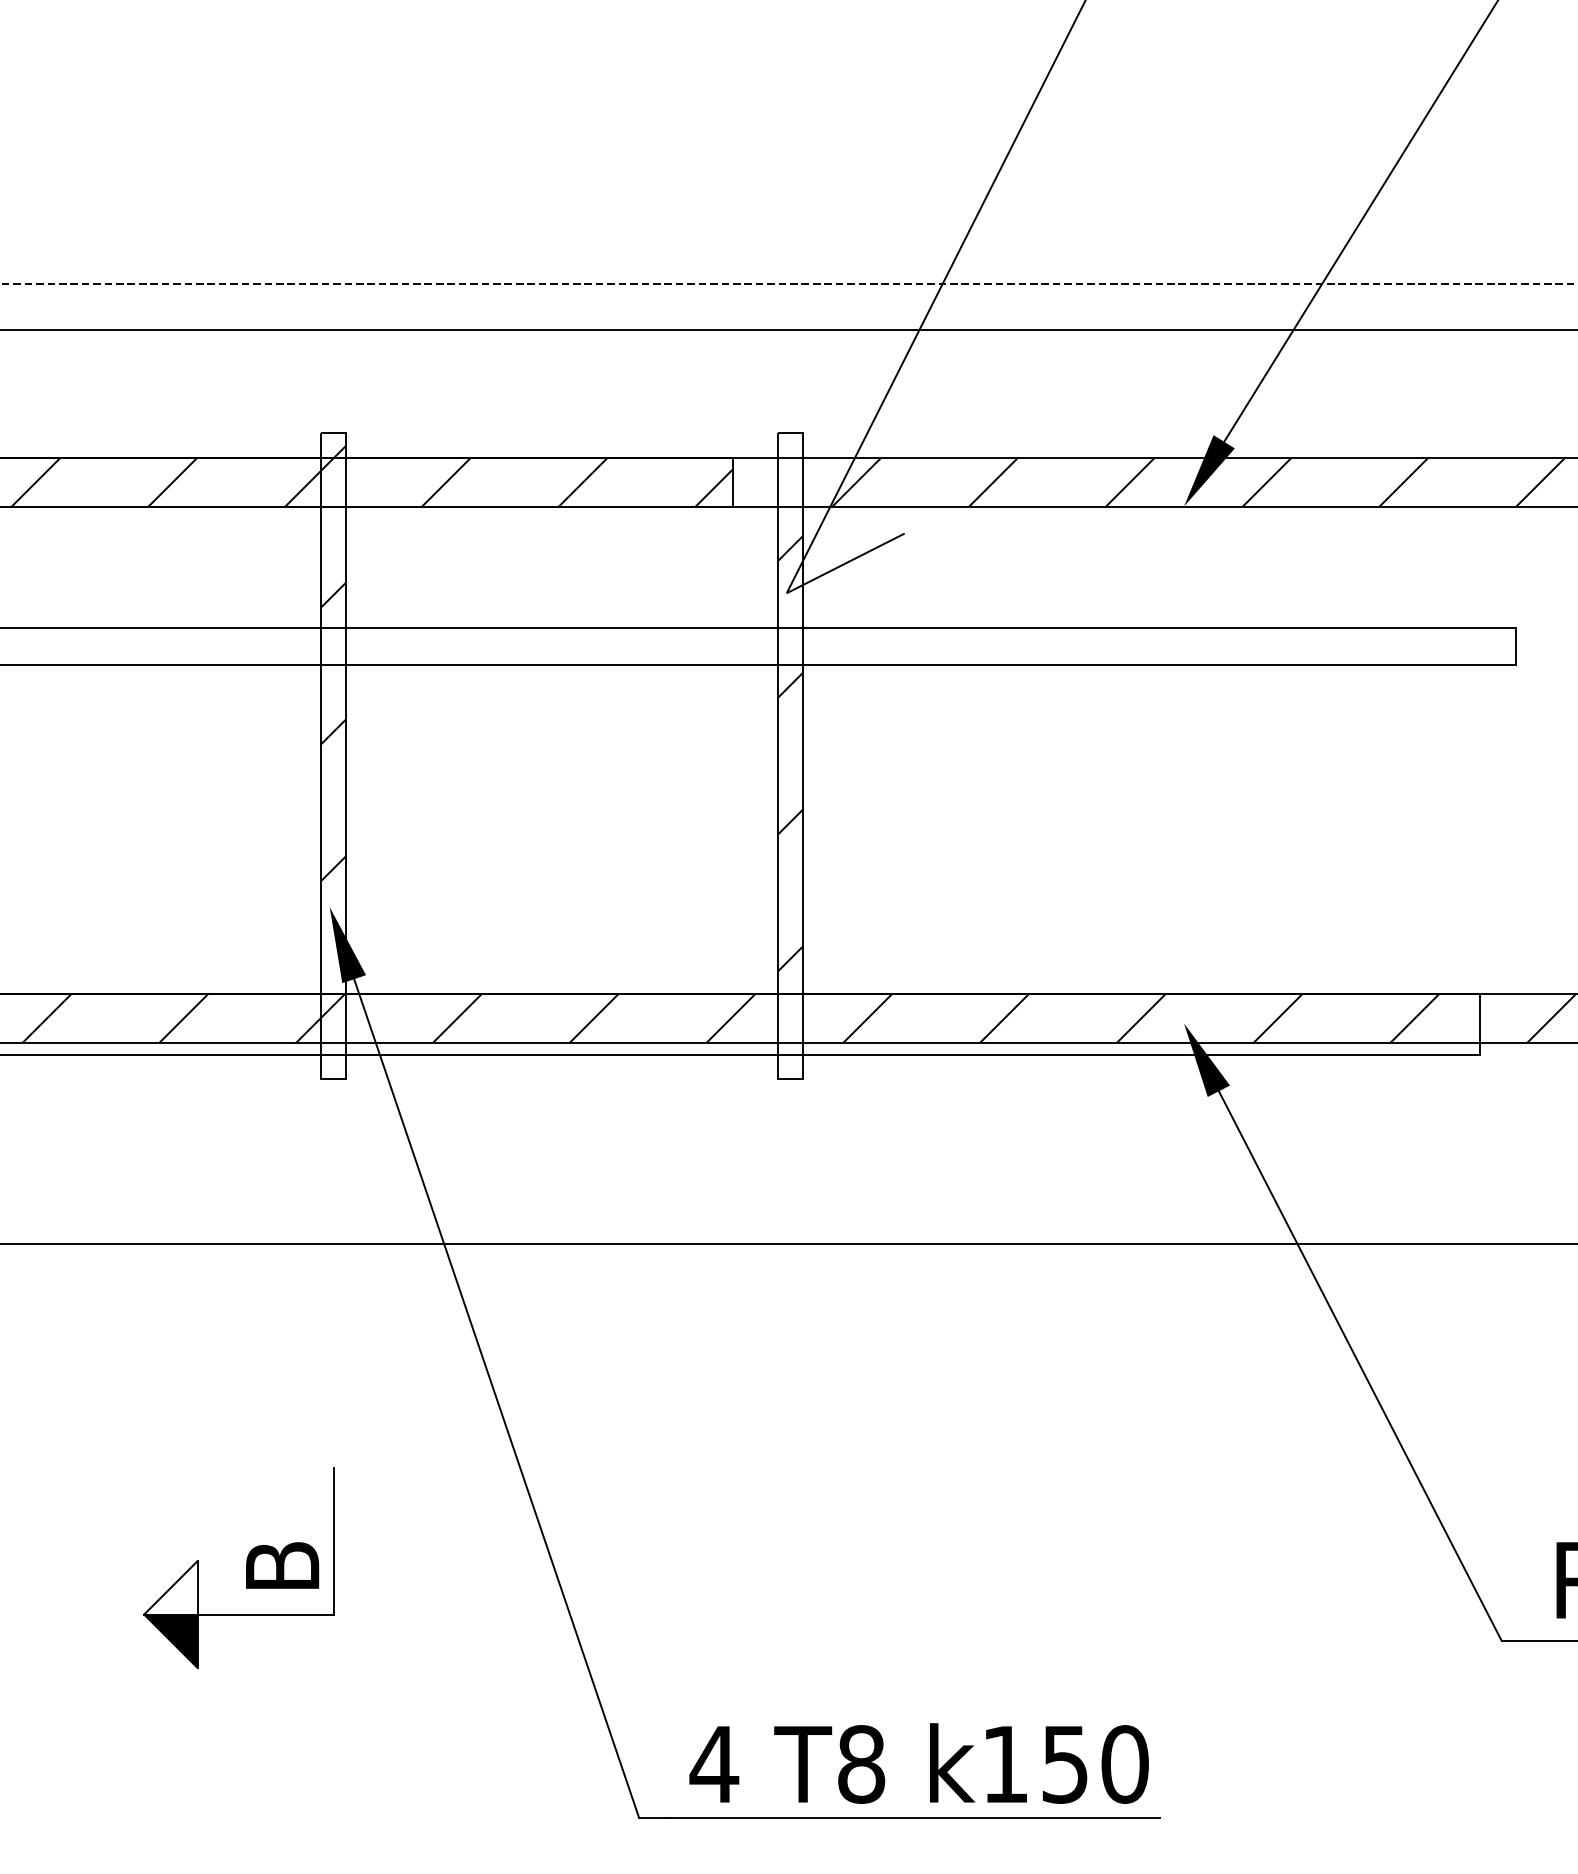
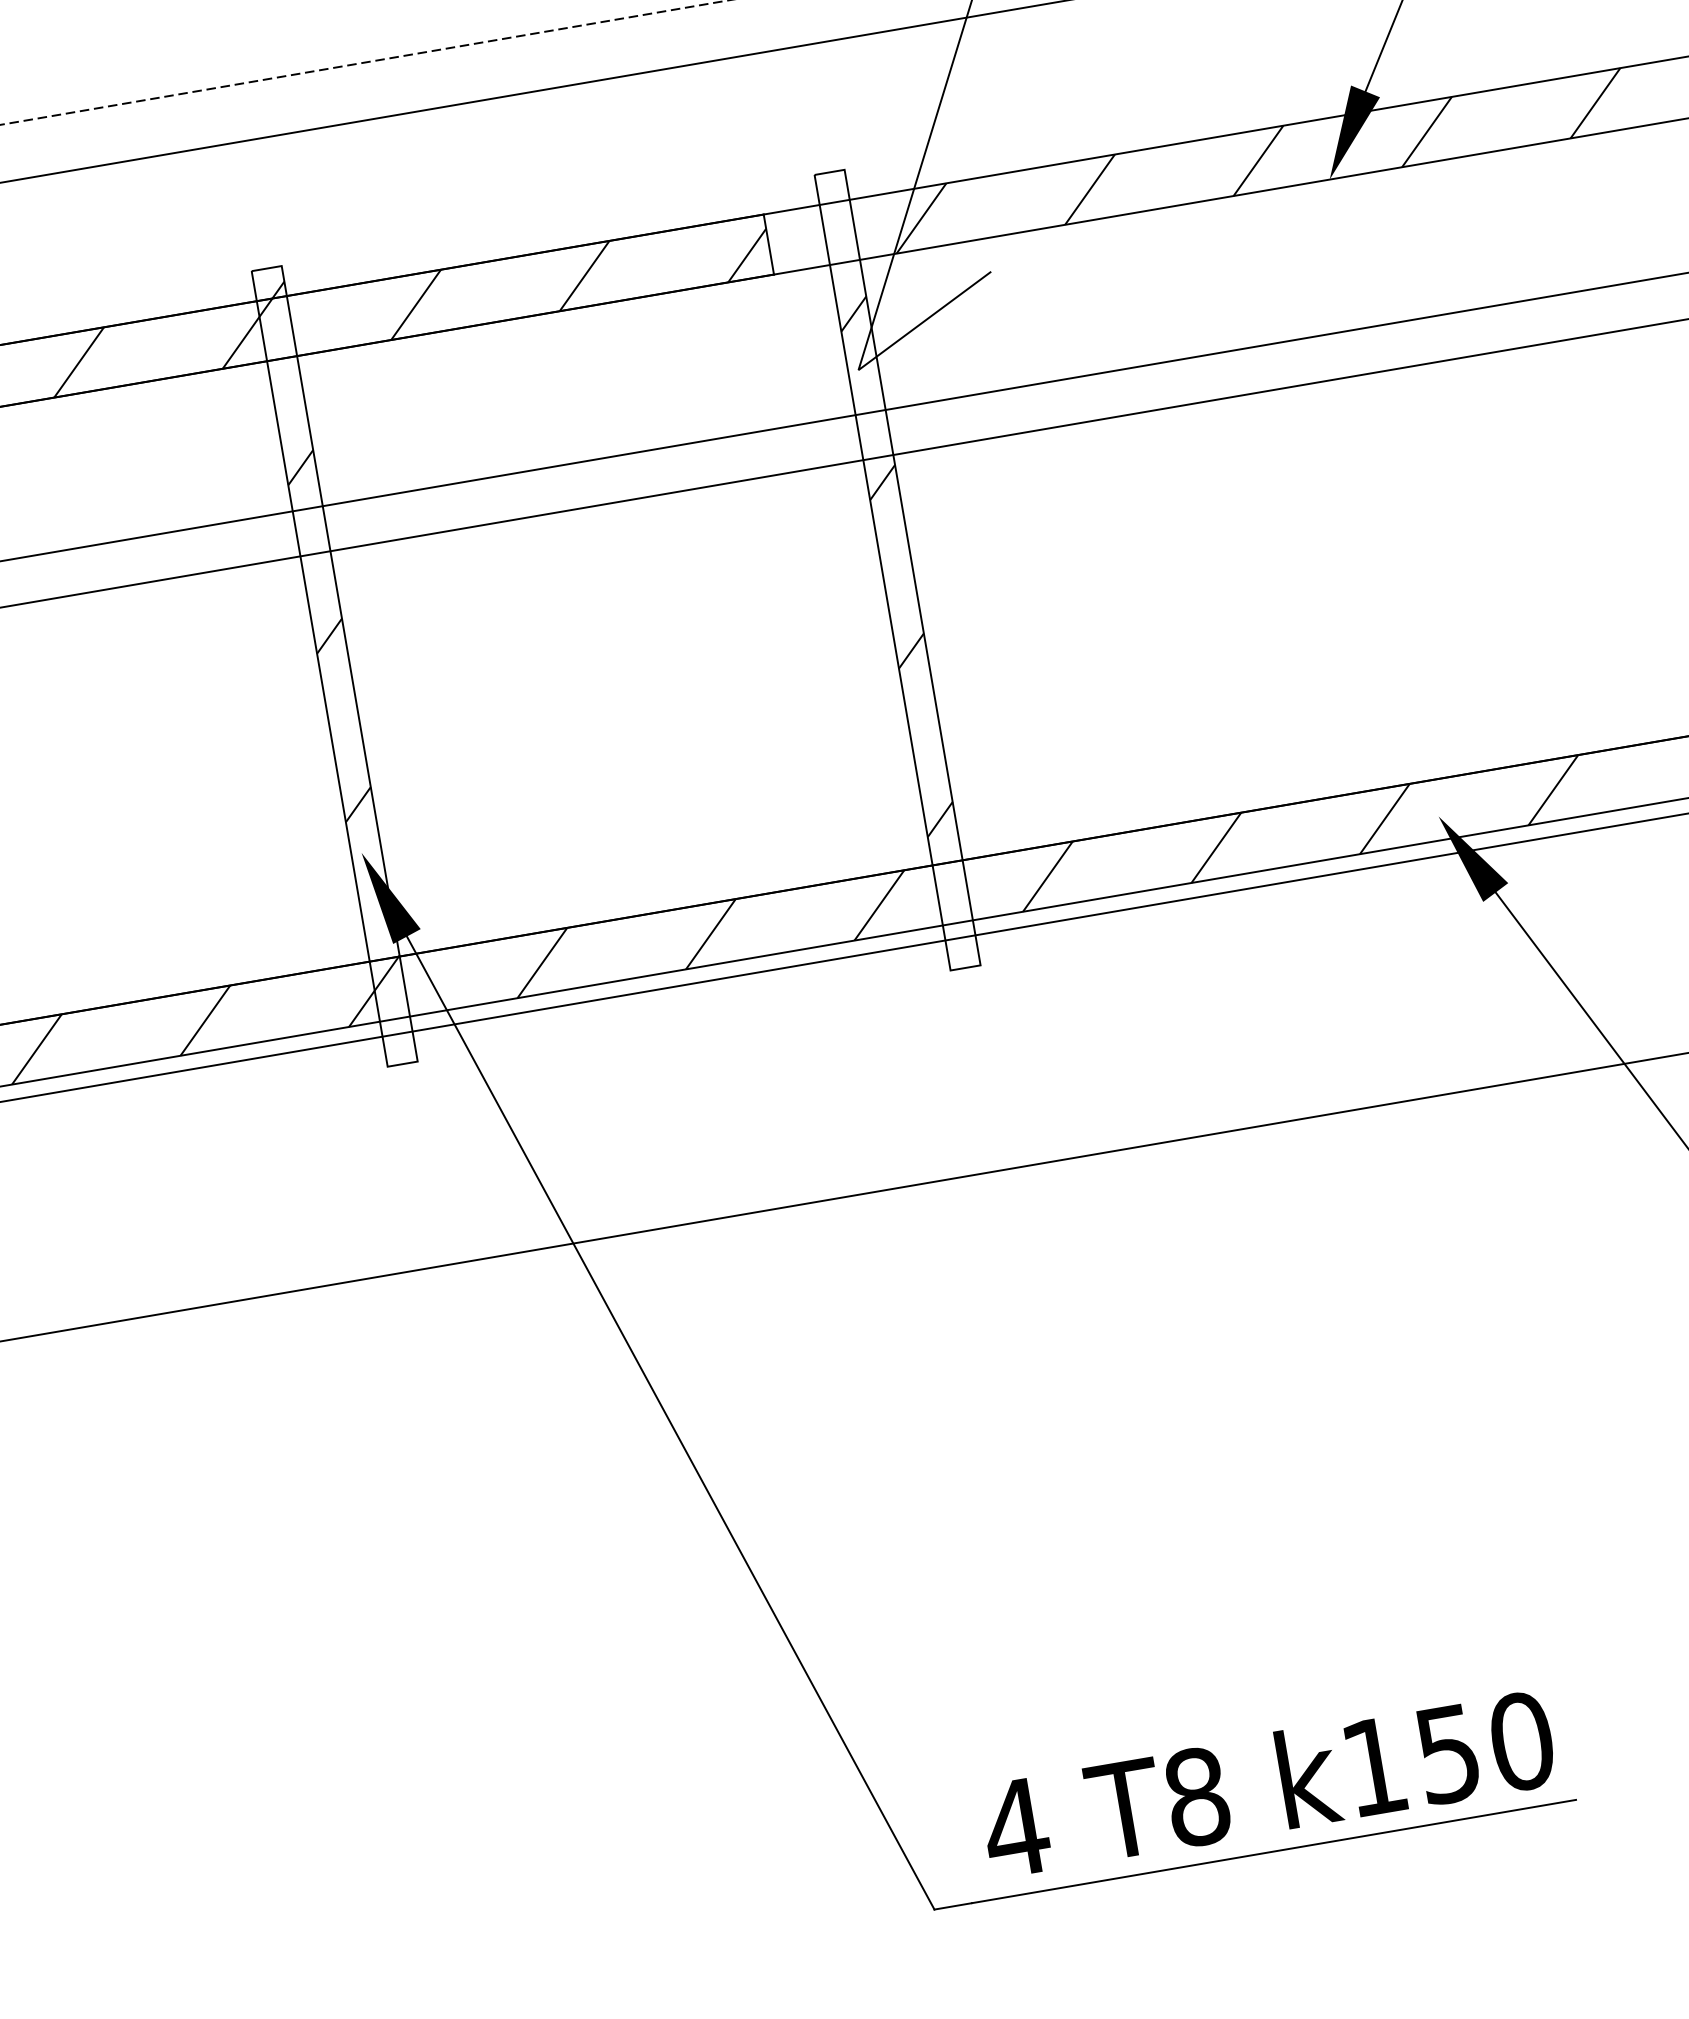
part: (198, 1567) -> (339, 1694), removed

